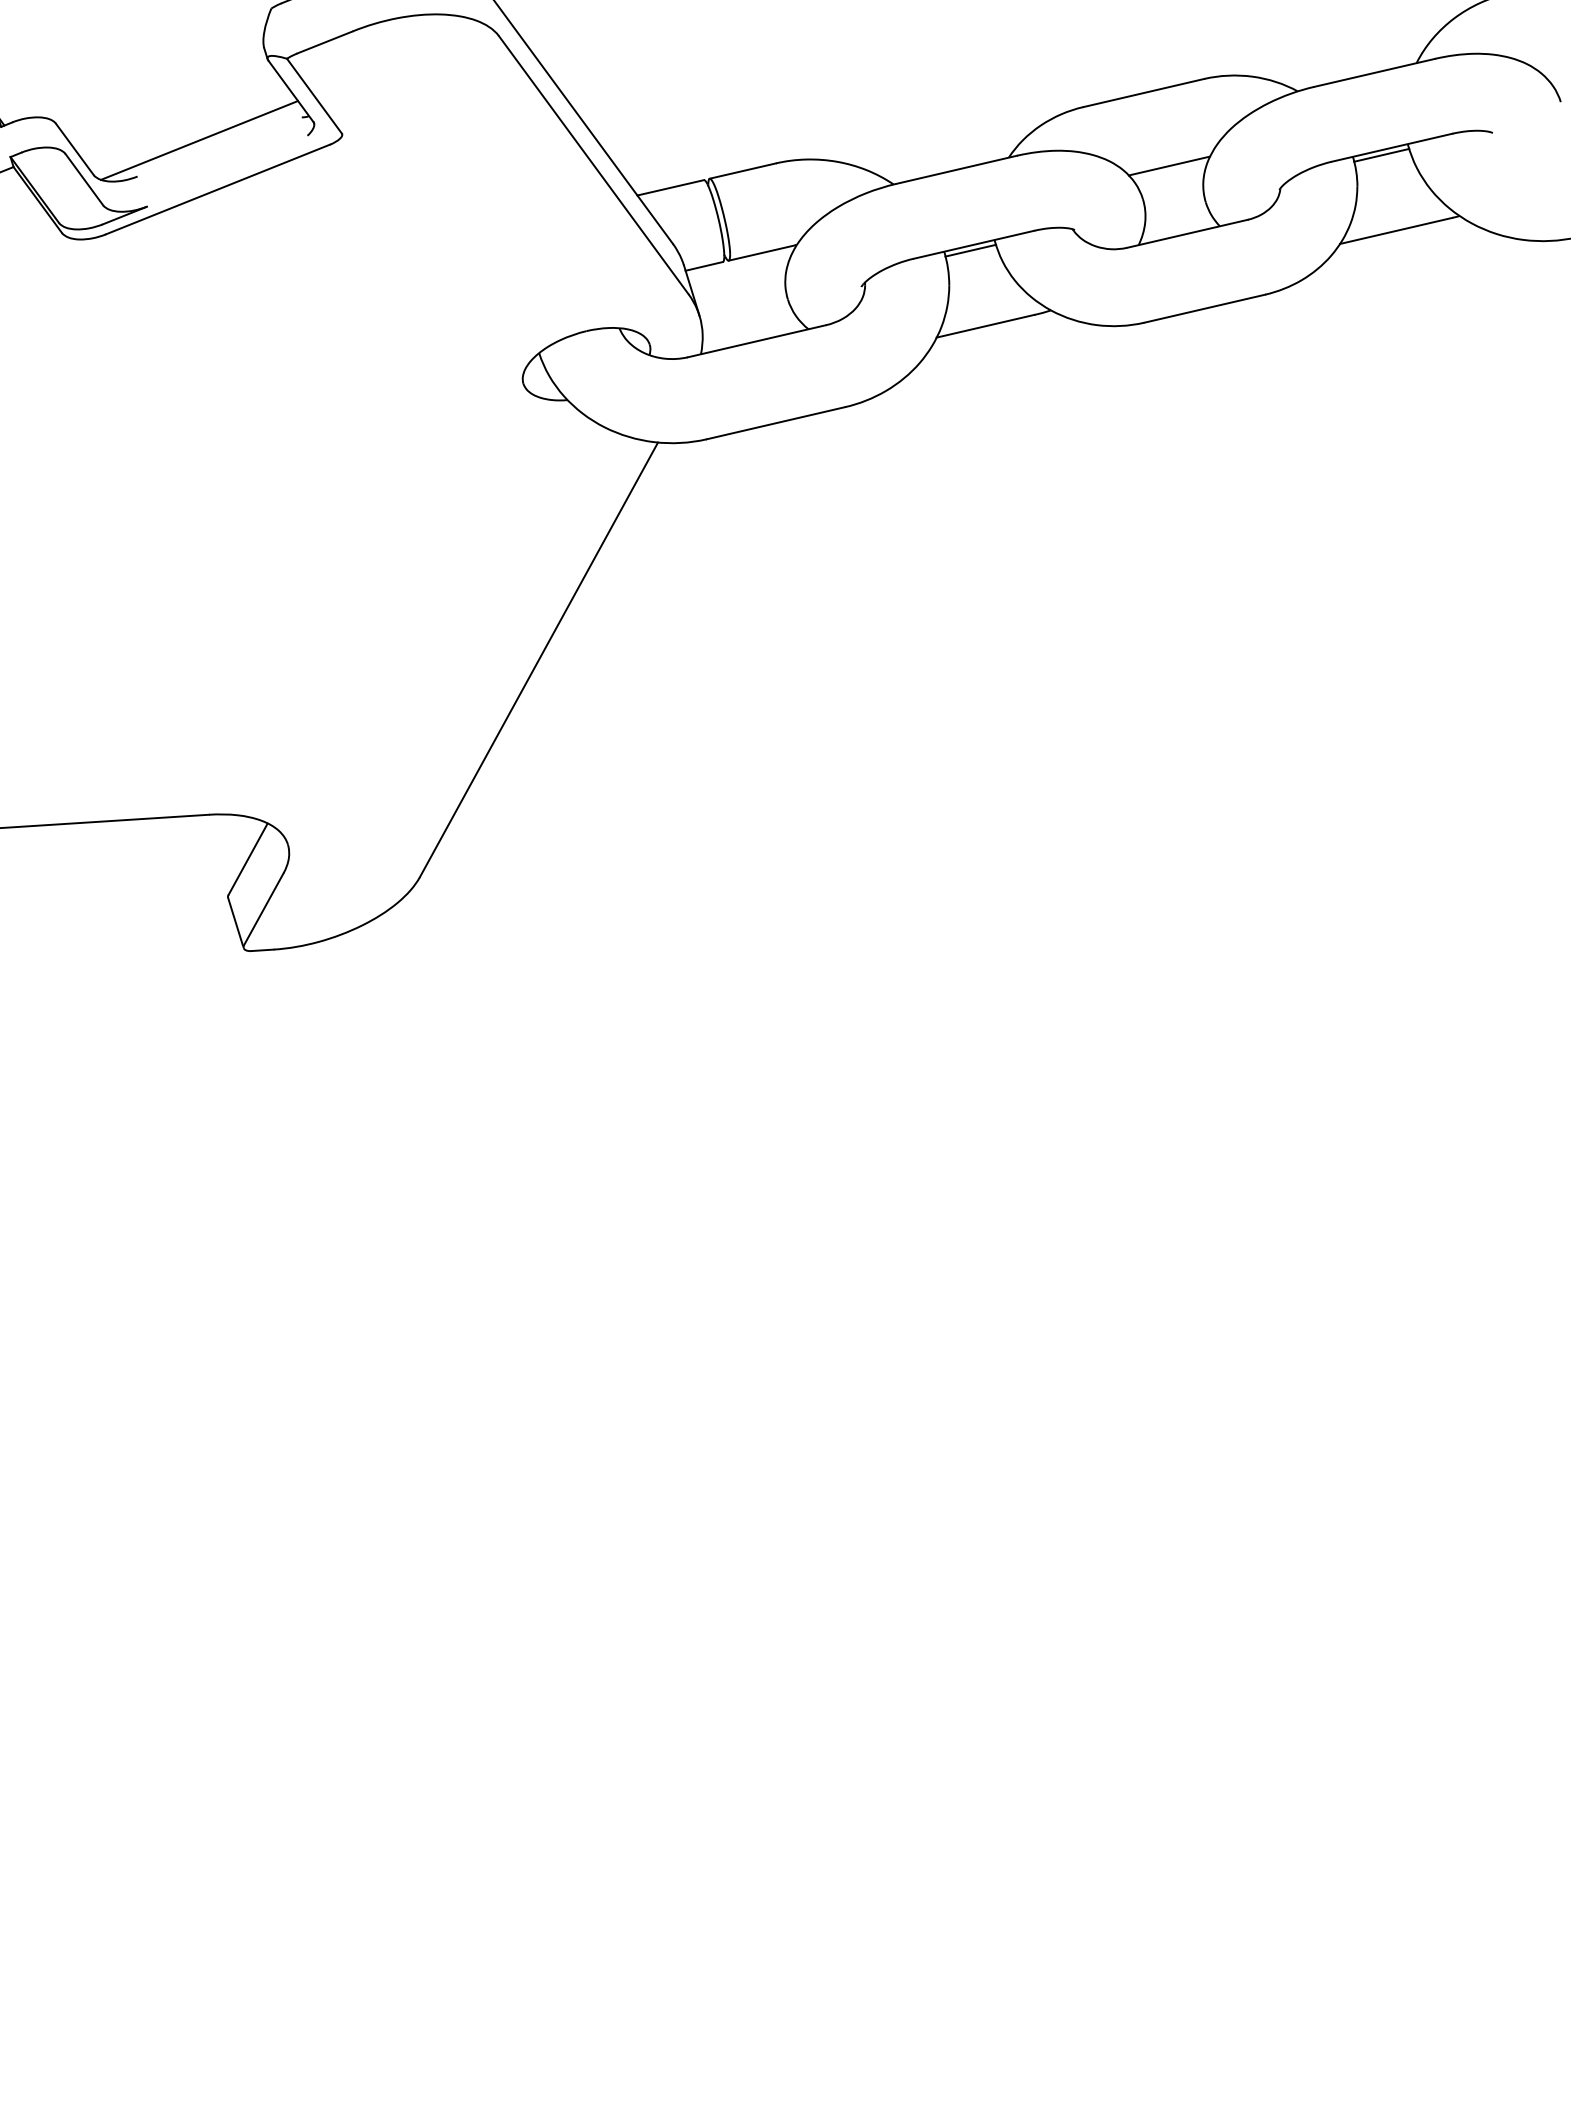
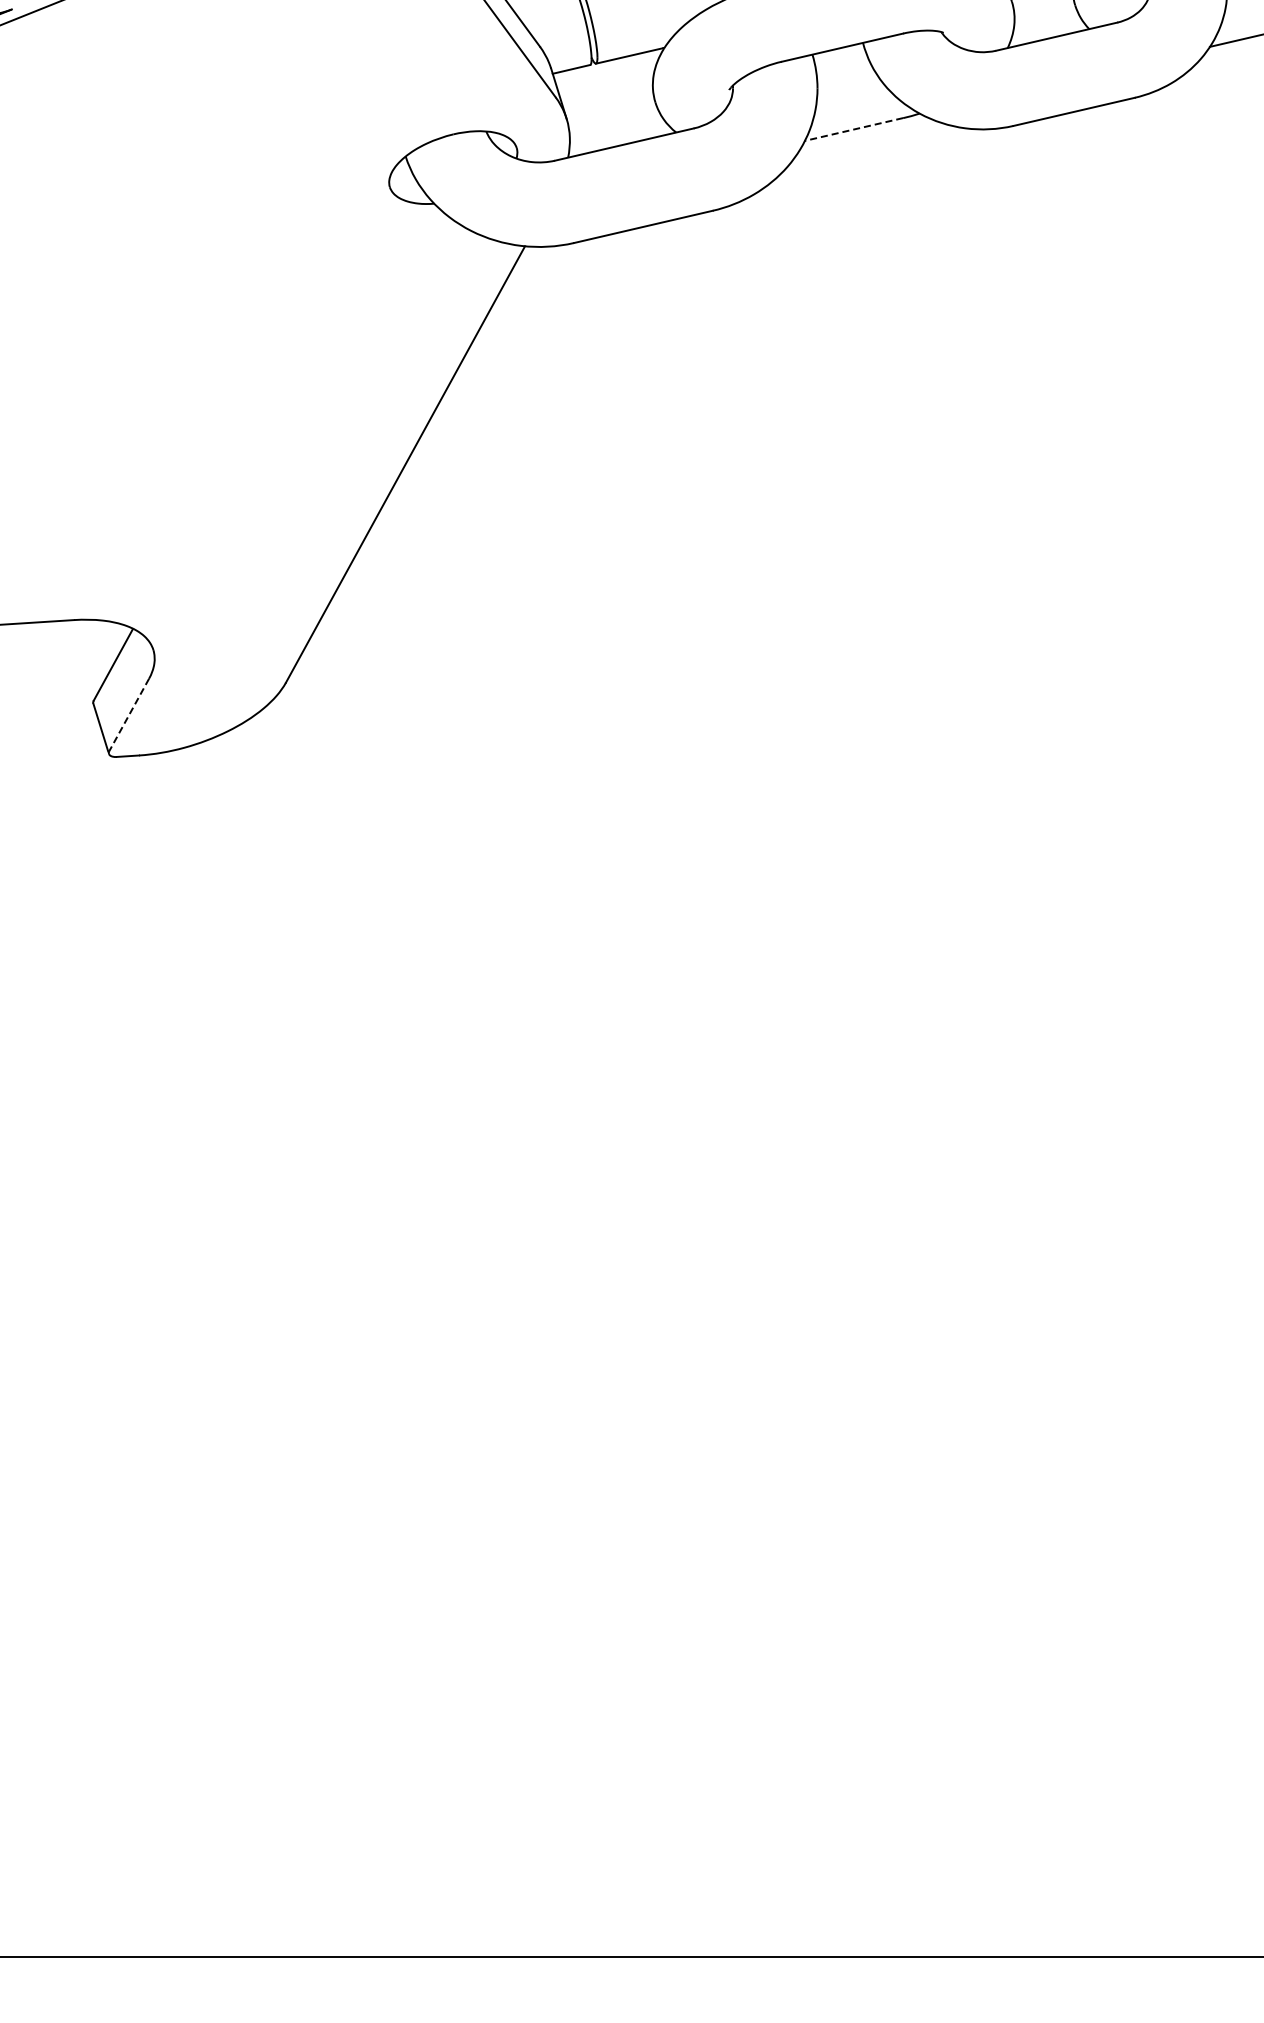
line: (970, 250) -> (838, 53), removed
line: (985, 326) -> (853, 129), solid -> dashed
line: (263, 909) -> (128, 715), solid -> dashed

